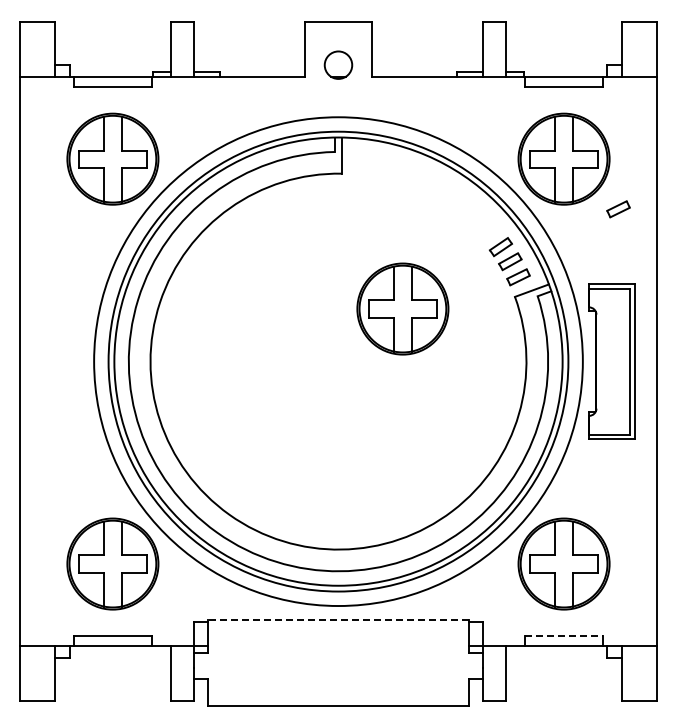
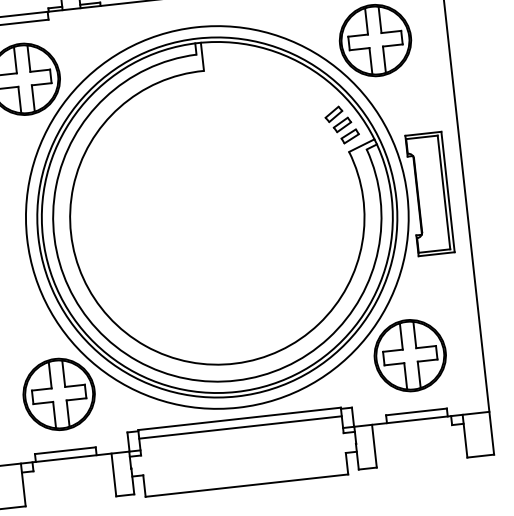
part: (618, 209) -> (422, 75), removed
part: (402, 308) -> (262, 170), removed
line: (338, 620) -> (239, 418), dashed -> solid
line: (338, 631) -> (240, 427), added
line: (564, 636) -> (416, 412), dashed -> solid

